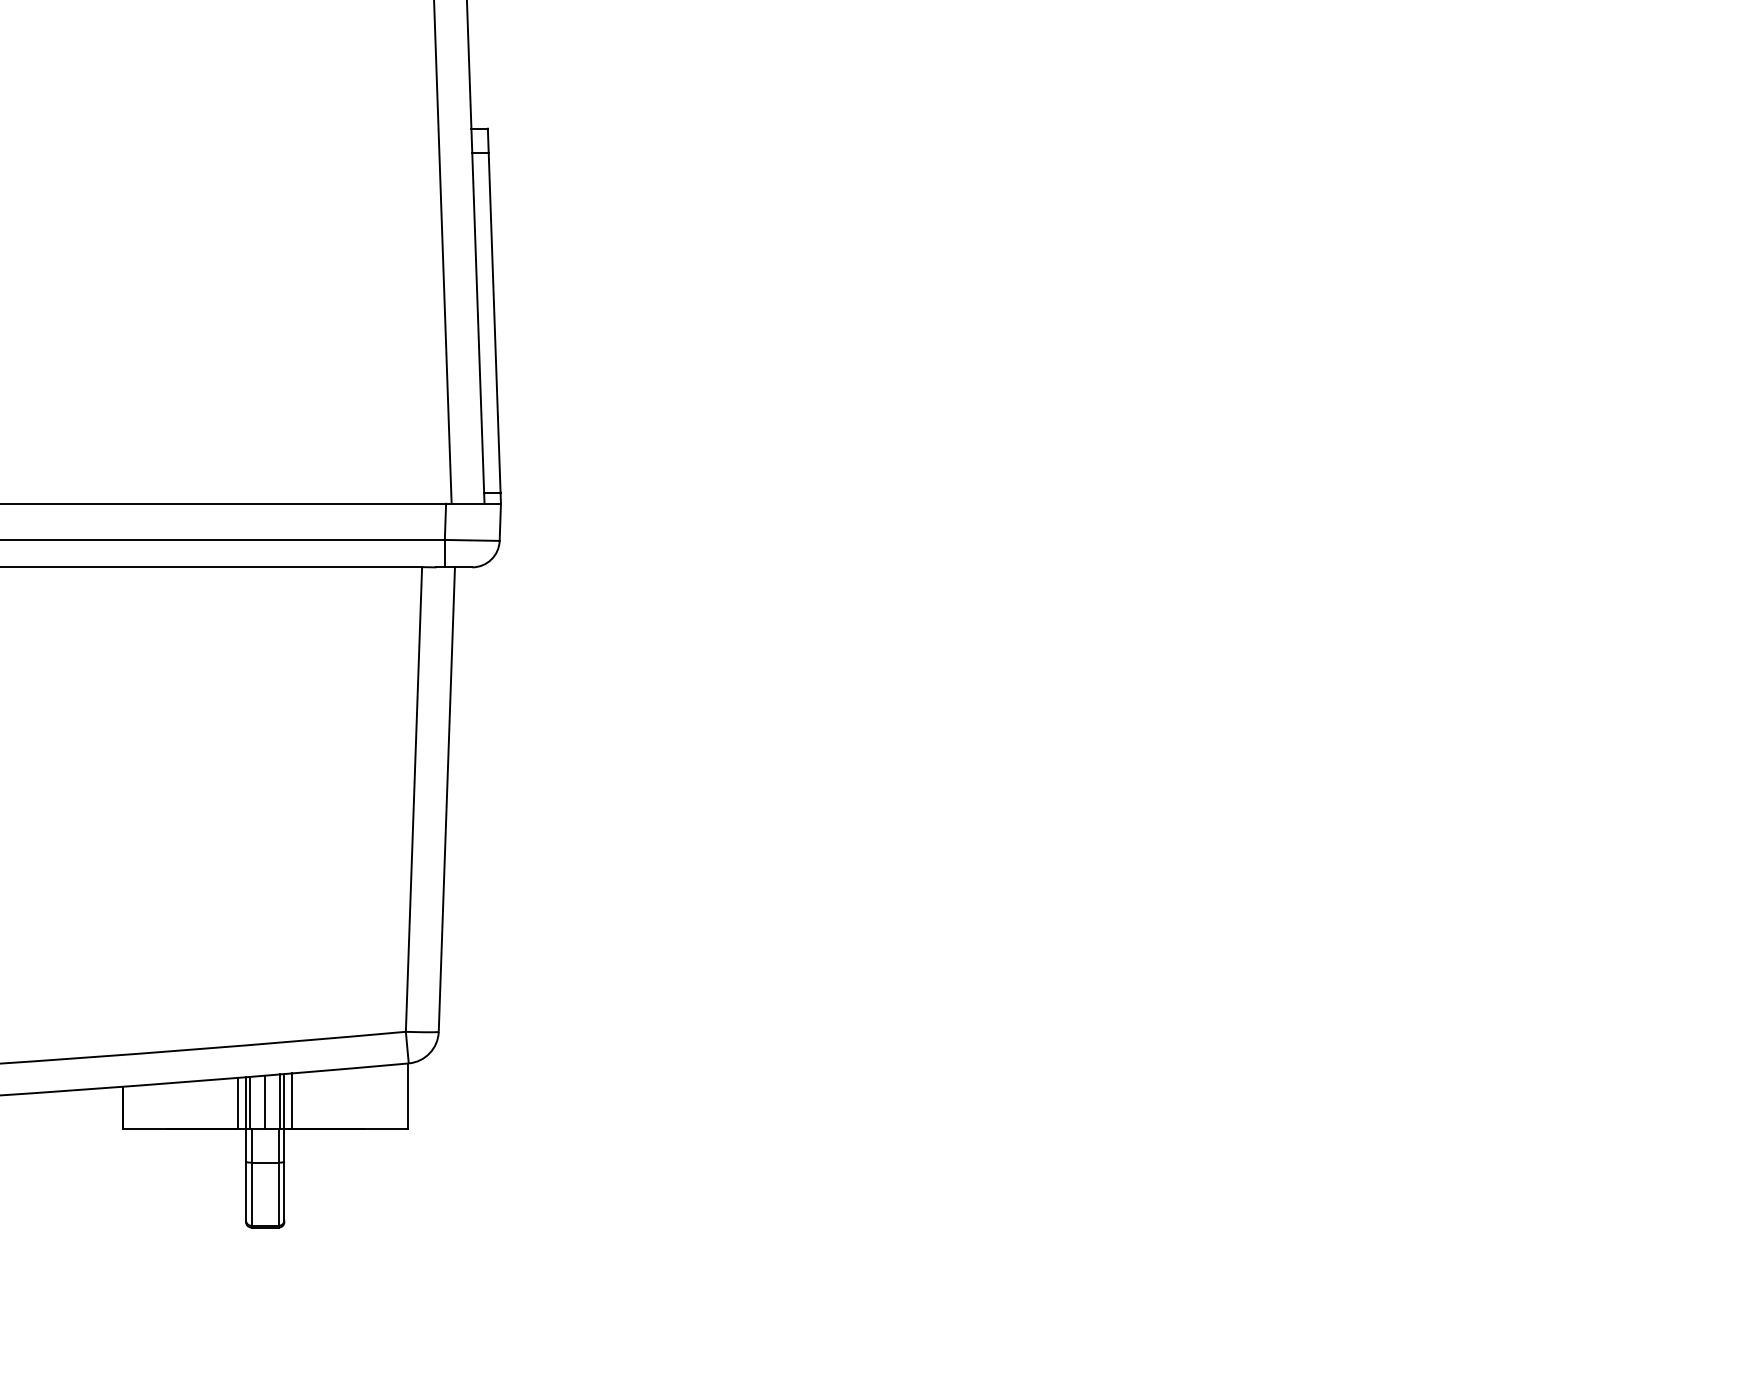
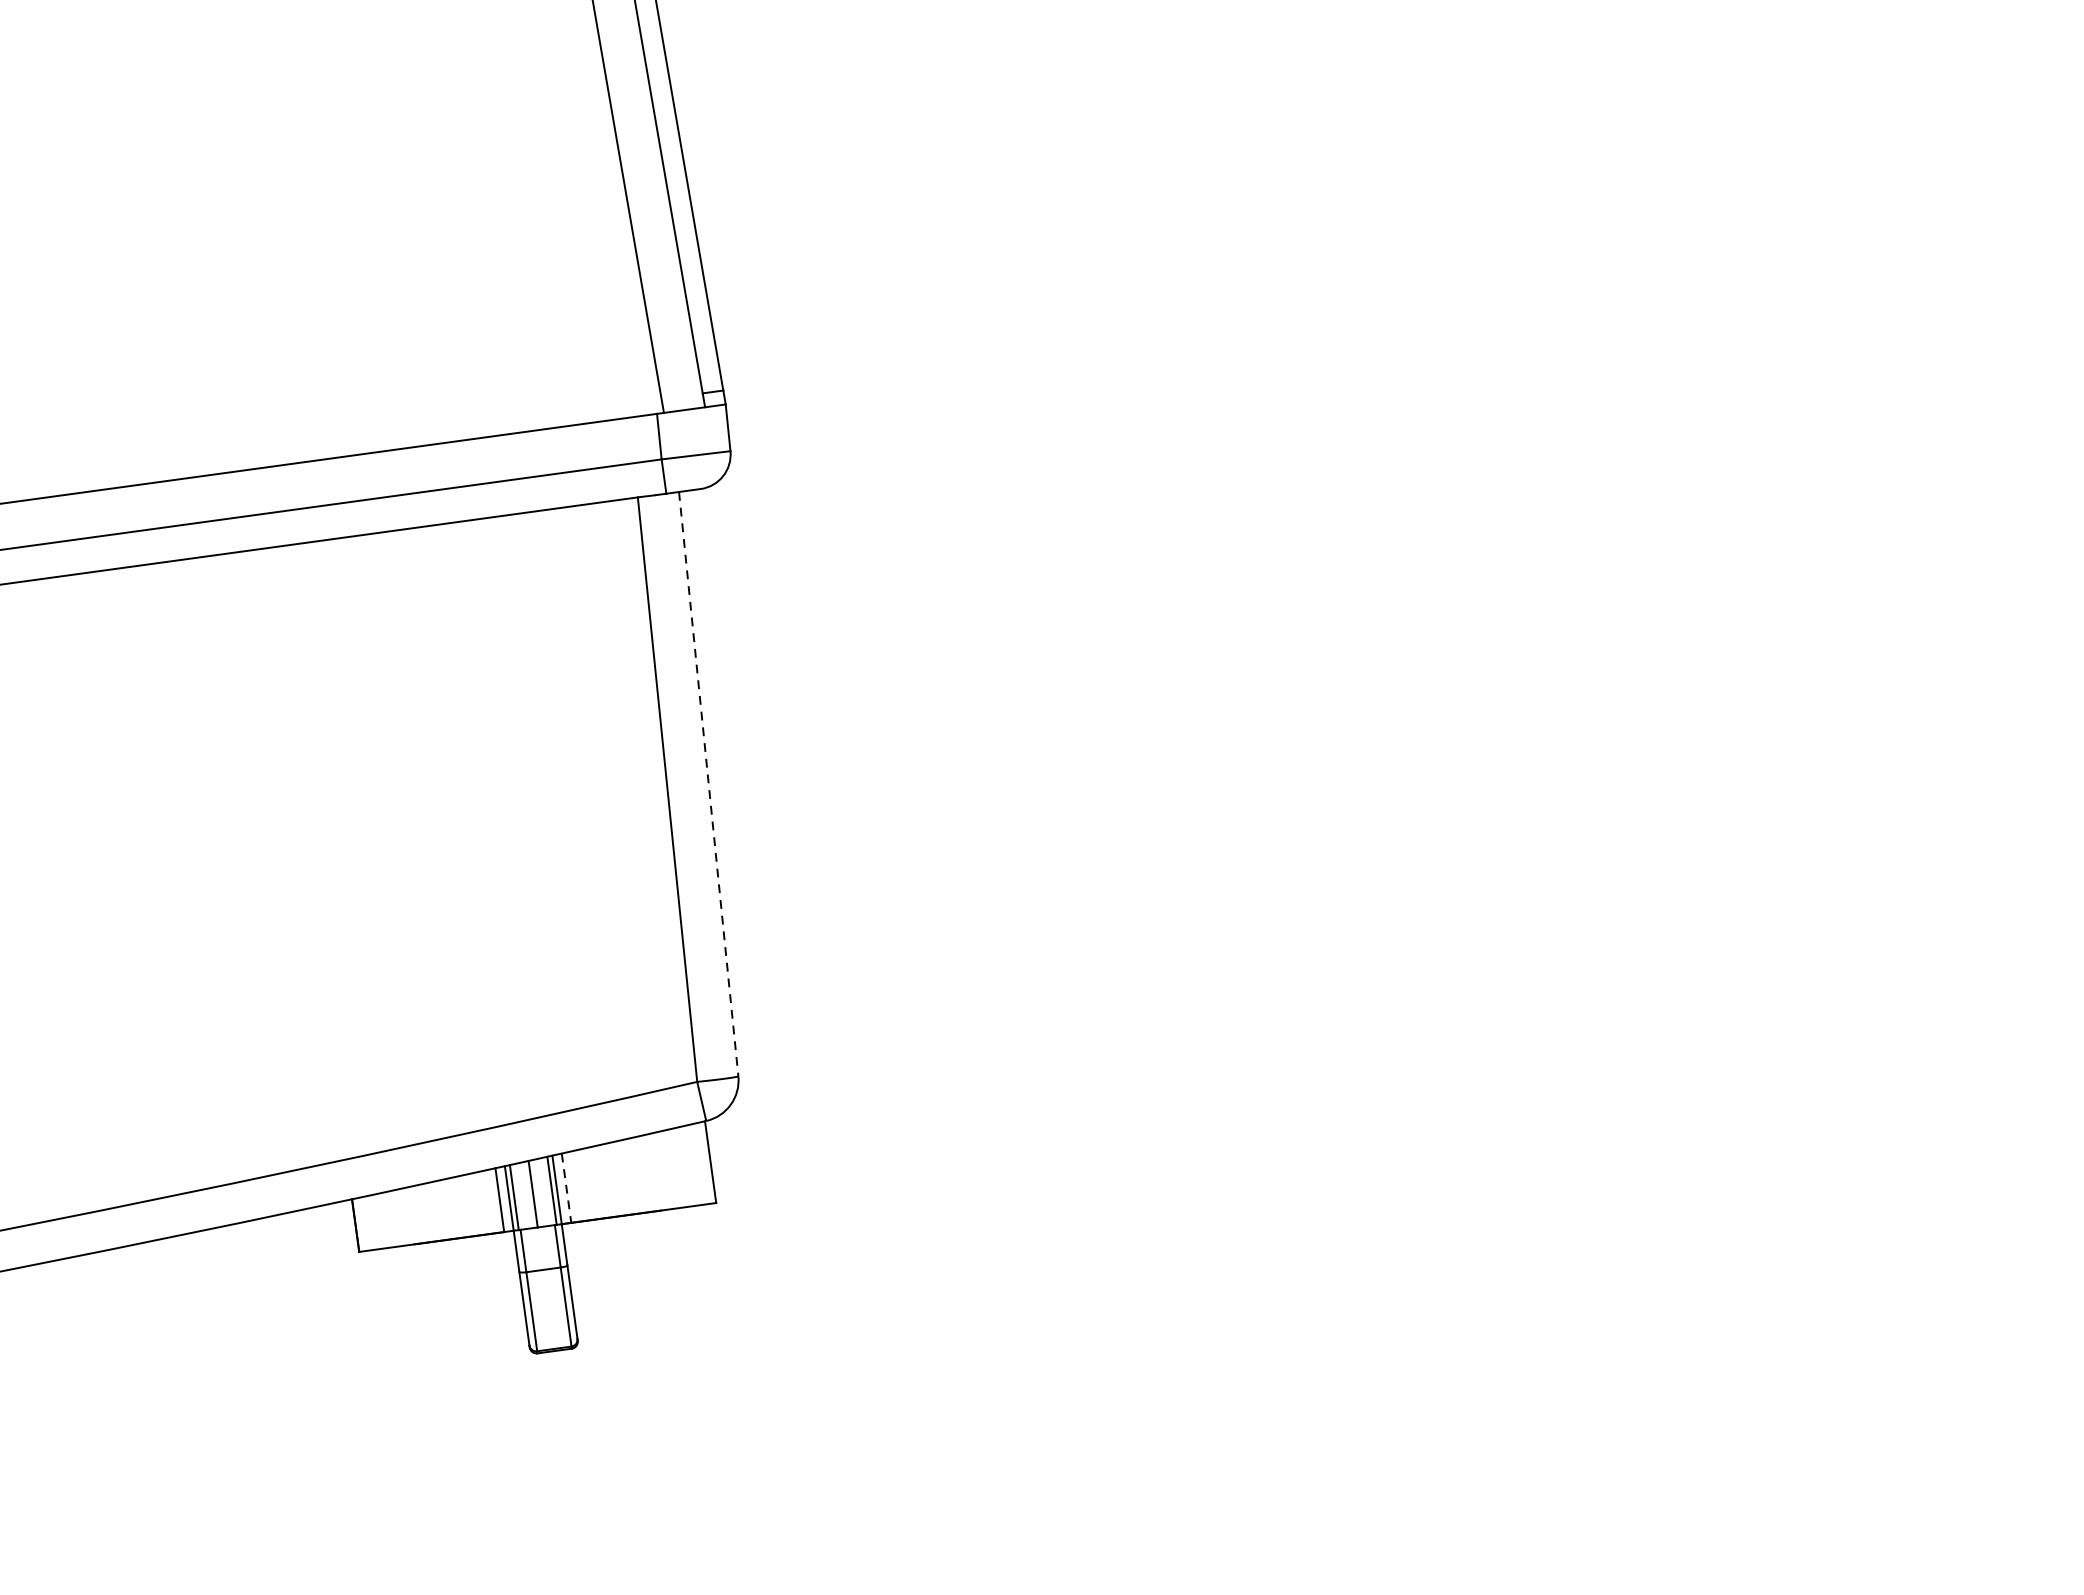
line: (446, 800) -> (708, 785), solid -> dashed
line: (291, 1101) -> (565, 1188), solid -> dashed

